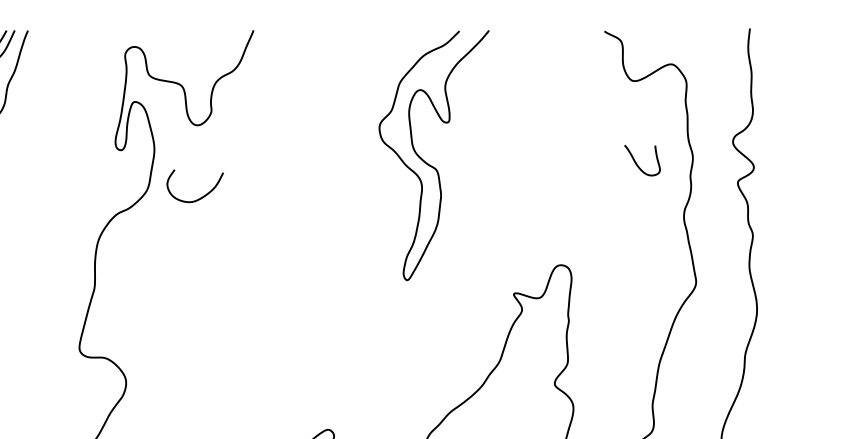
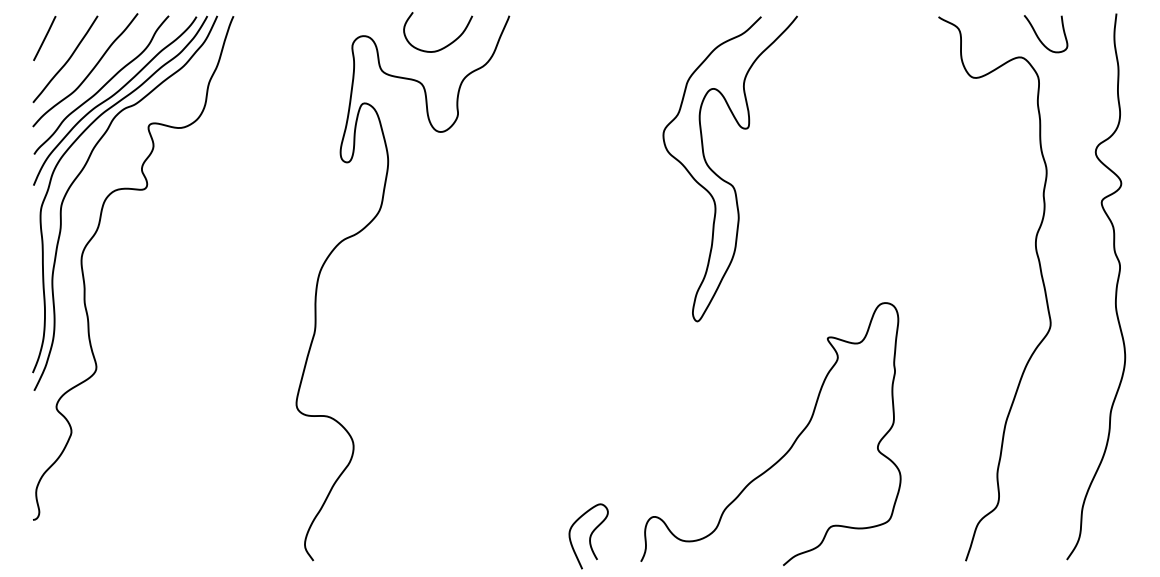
curve: (637, 163) -> (1039, 37), moved
curve: (202, 196) -> (447, 44), moved

